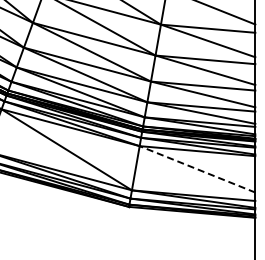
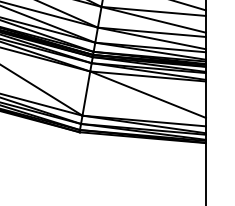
line: (197, 169) -> (148, 94), dashed -> solid

